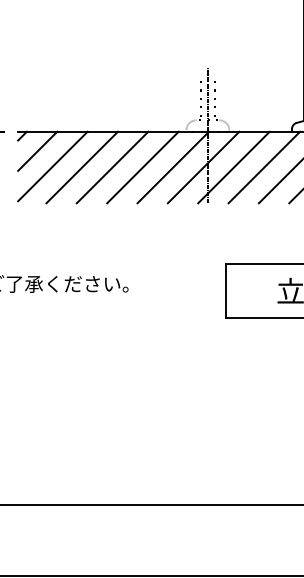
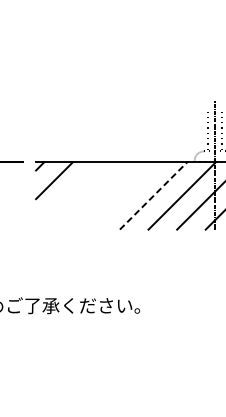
line: (52, 166) -> (68, 194), removed
line: (82, 167) -> (96, 195), removed
line: (112, 167) -> (124, 195), removed
line: (142, 167) -> (153, 195), solid -> dashed

